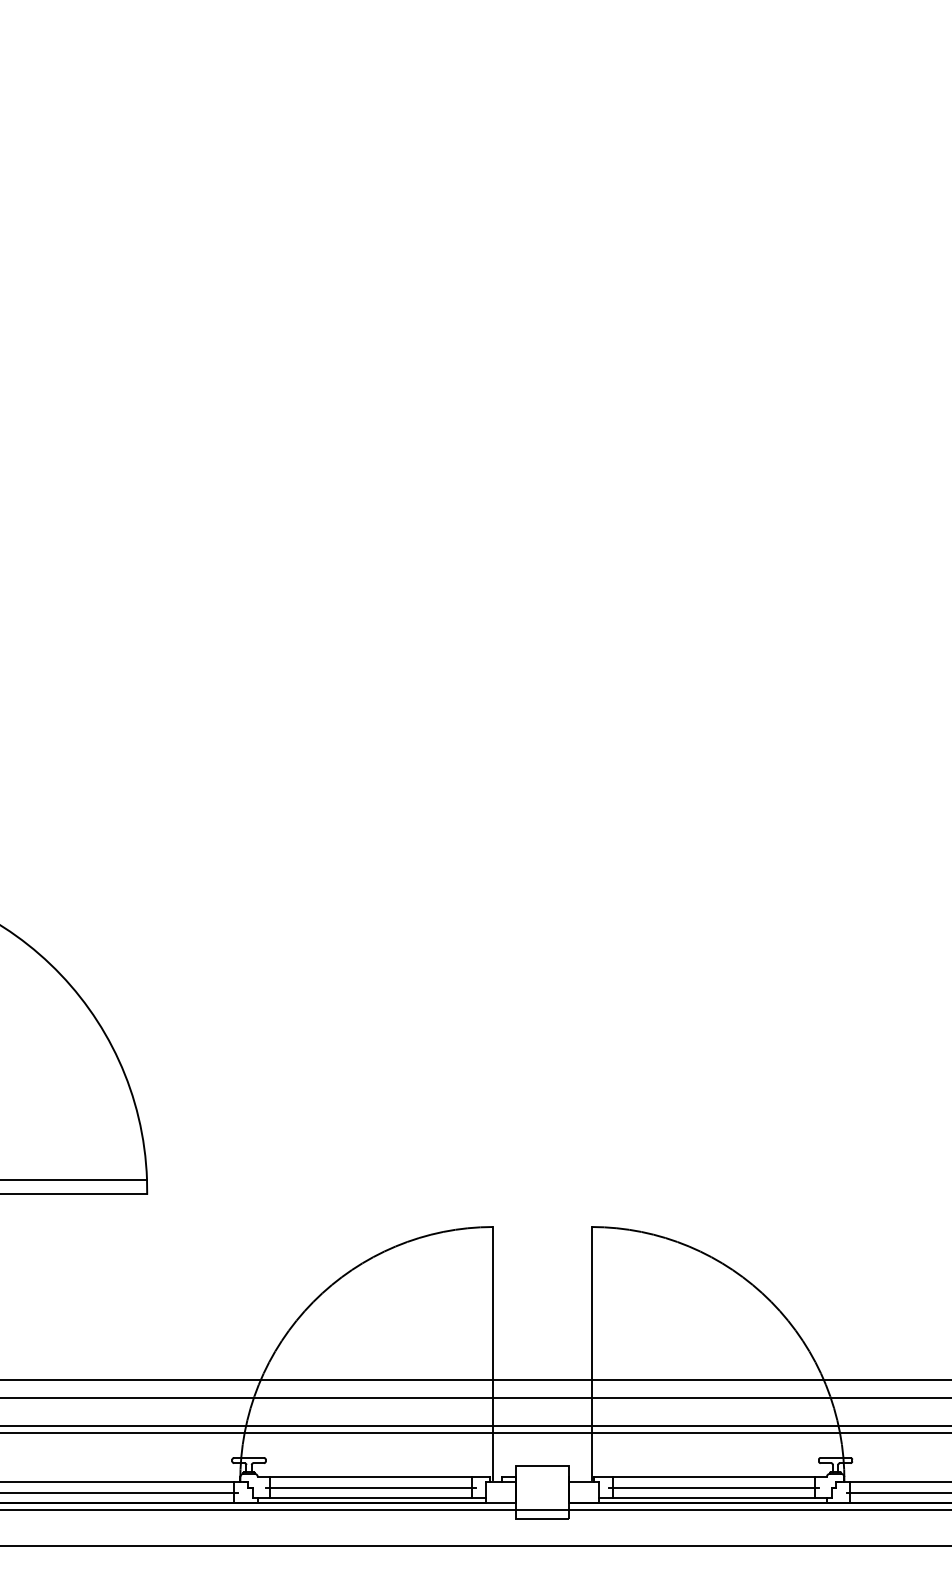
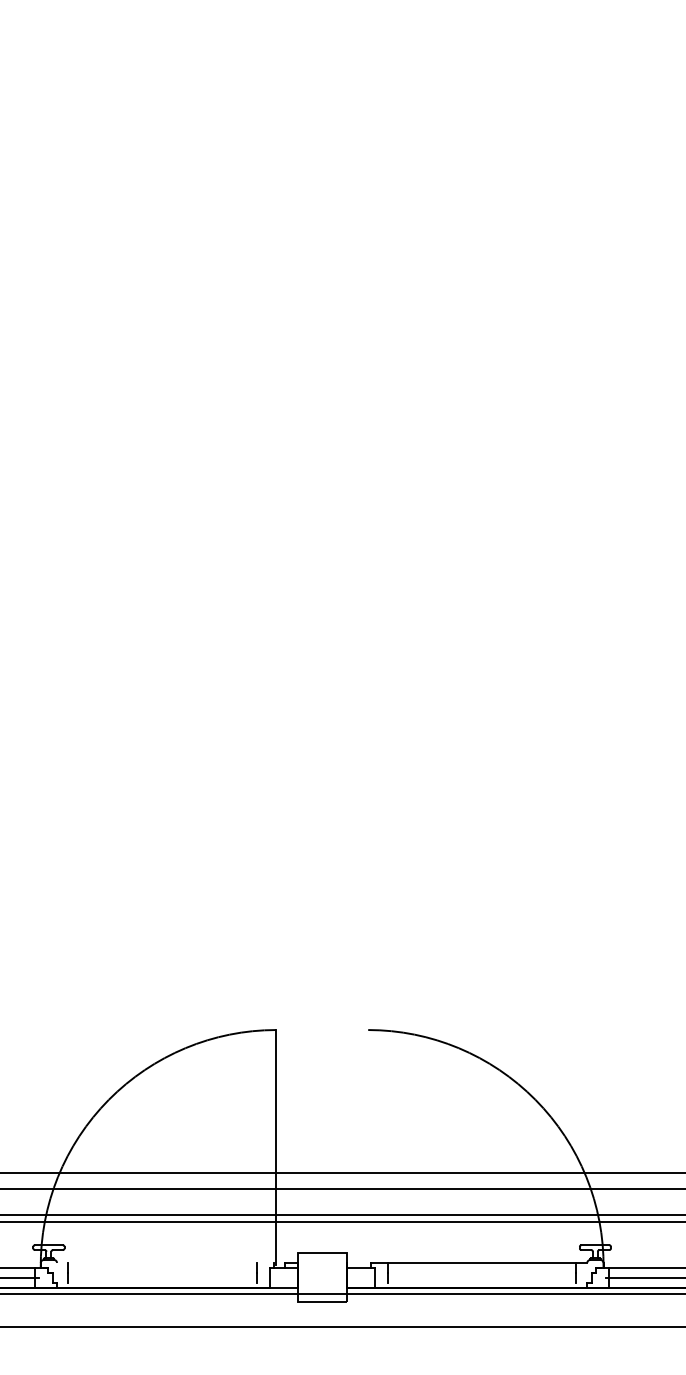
line: (591, 1353) -> (367, 1147), removed
line: (373, 1477) -> (164, 1263), removed
line: (370, 1487) -> (162, 1272), removed
line: (713, 1487) -> (481, 1272), removed
line: (371, 1498) -> (162, 1282), removed
line: (712, 1498) -> (480, 1282), removed

